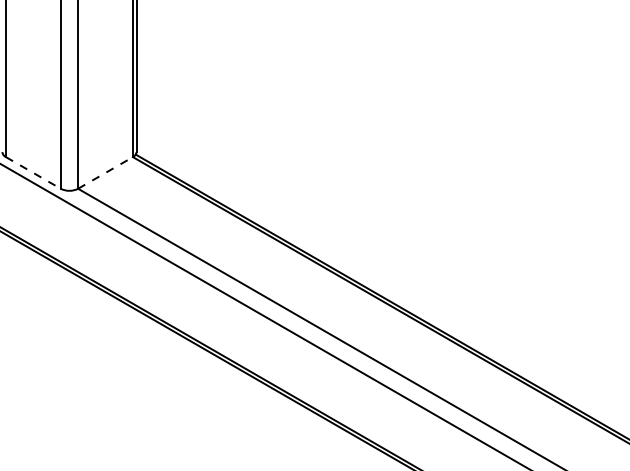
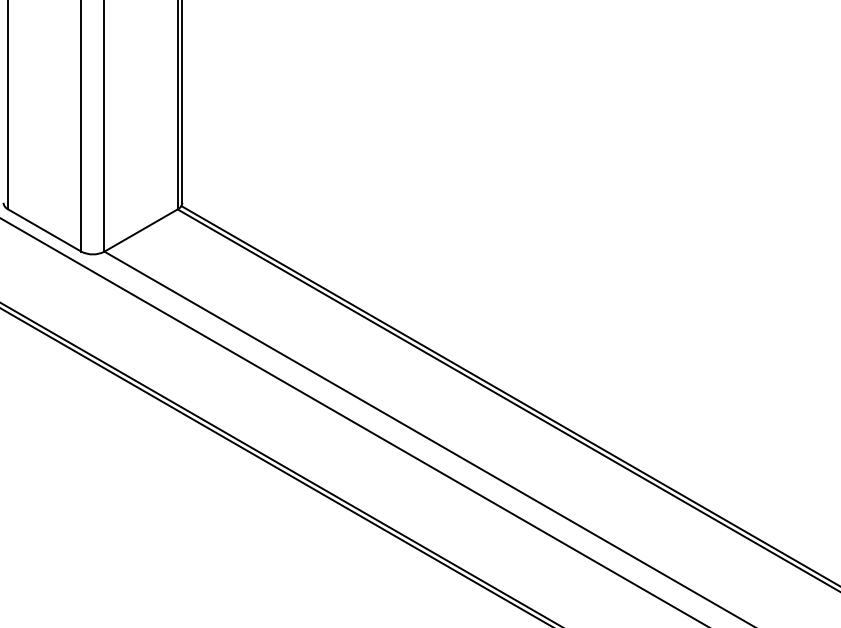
line: (33, 172) -> (45, 230), dashed -> solid
line: (105, 172) -> (141, 230), dashed -> solid

